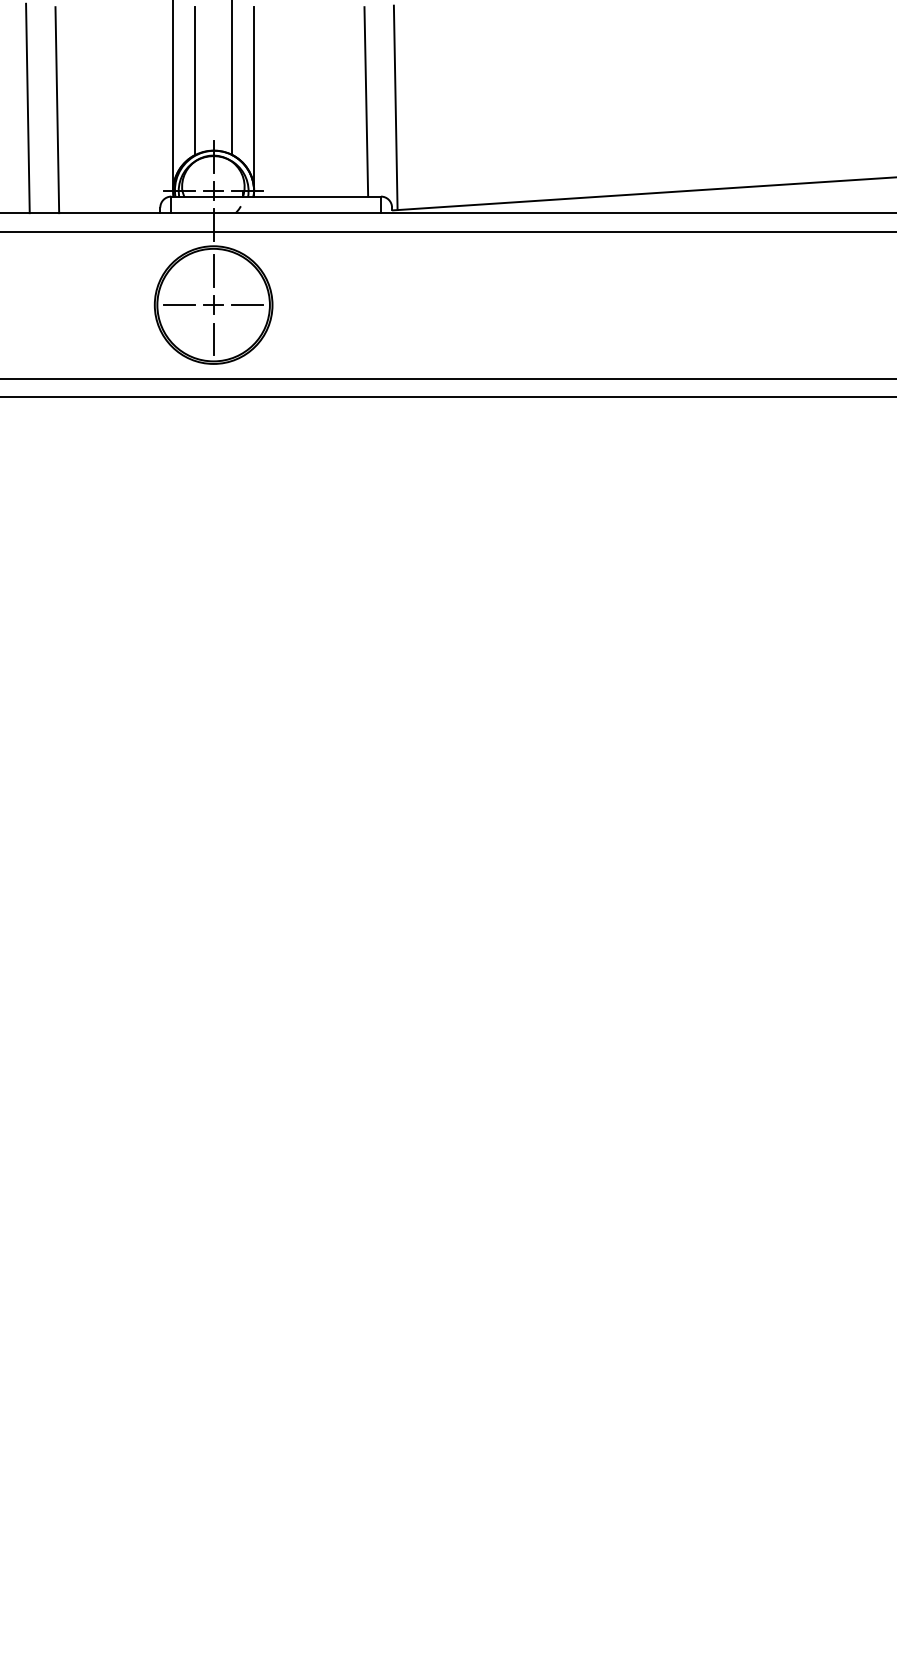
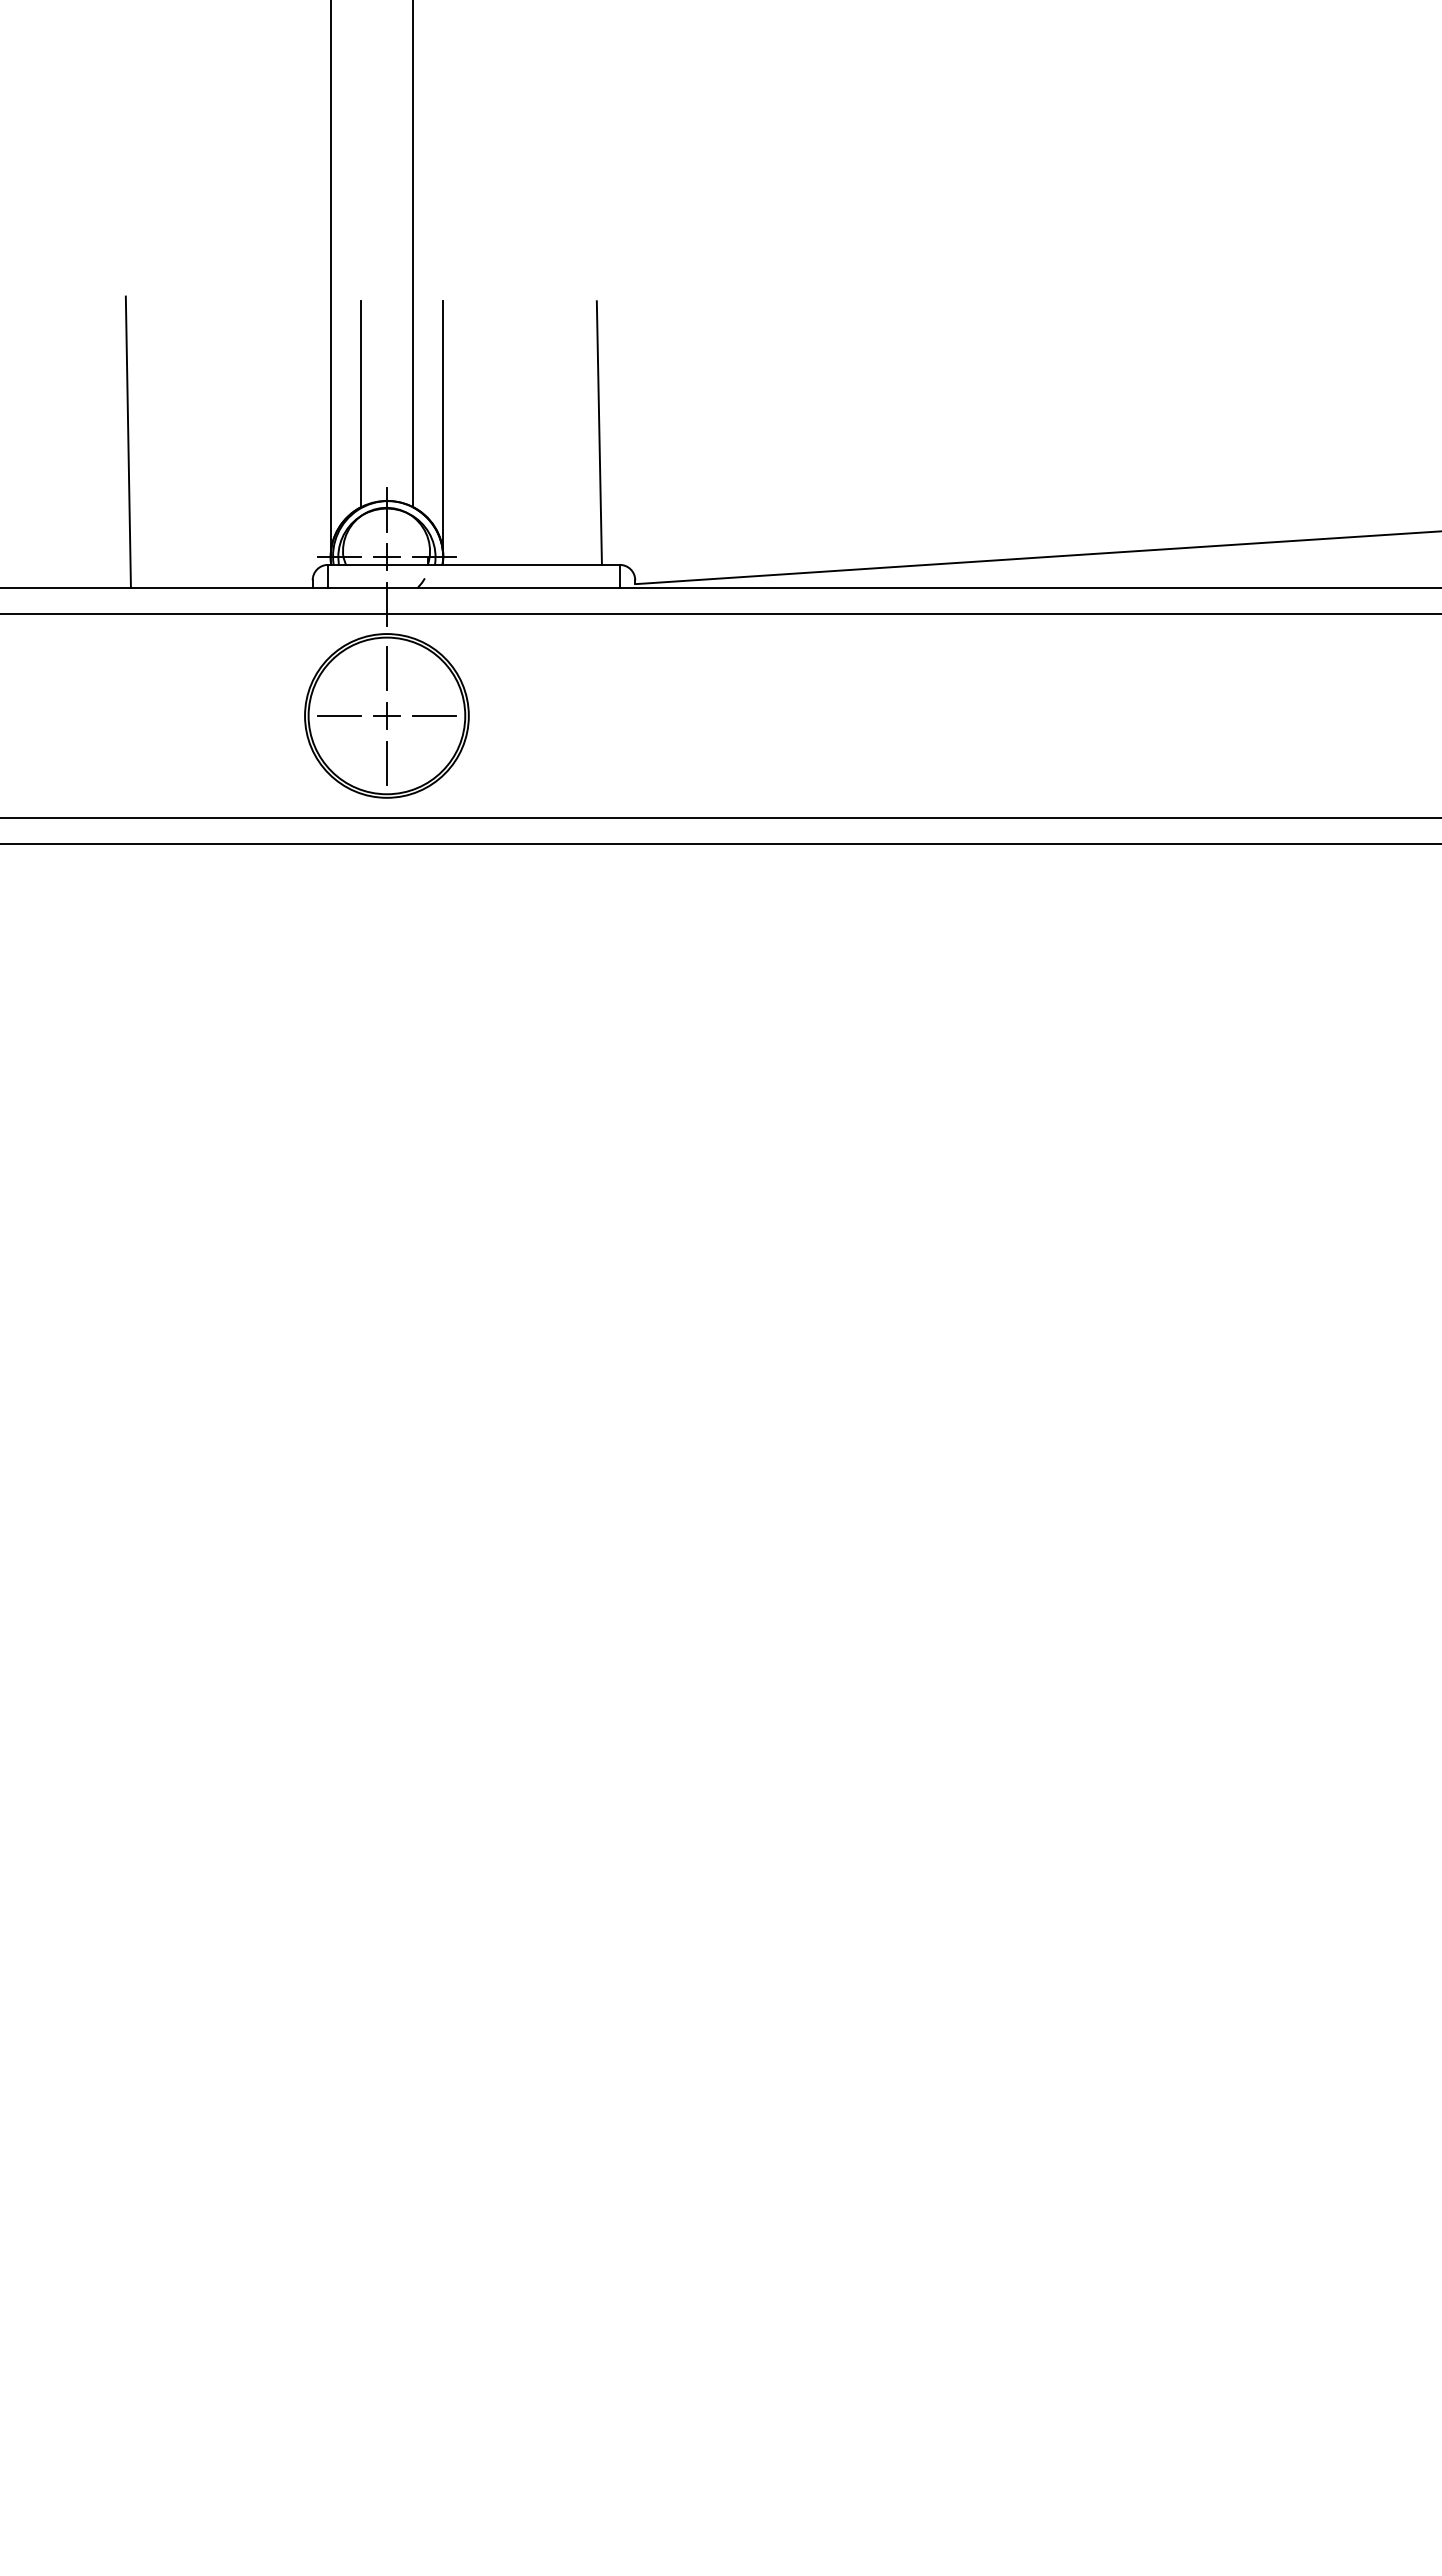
line: (395, 107) -> (639, 441), removed
line: (56, 110) -> (168, 444), removed

